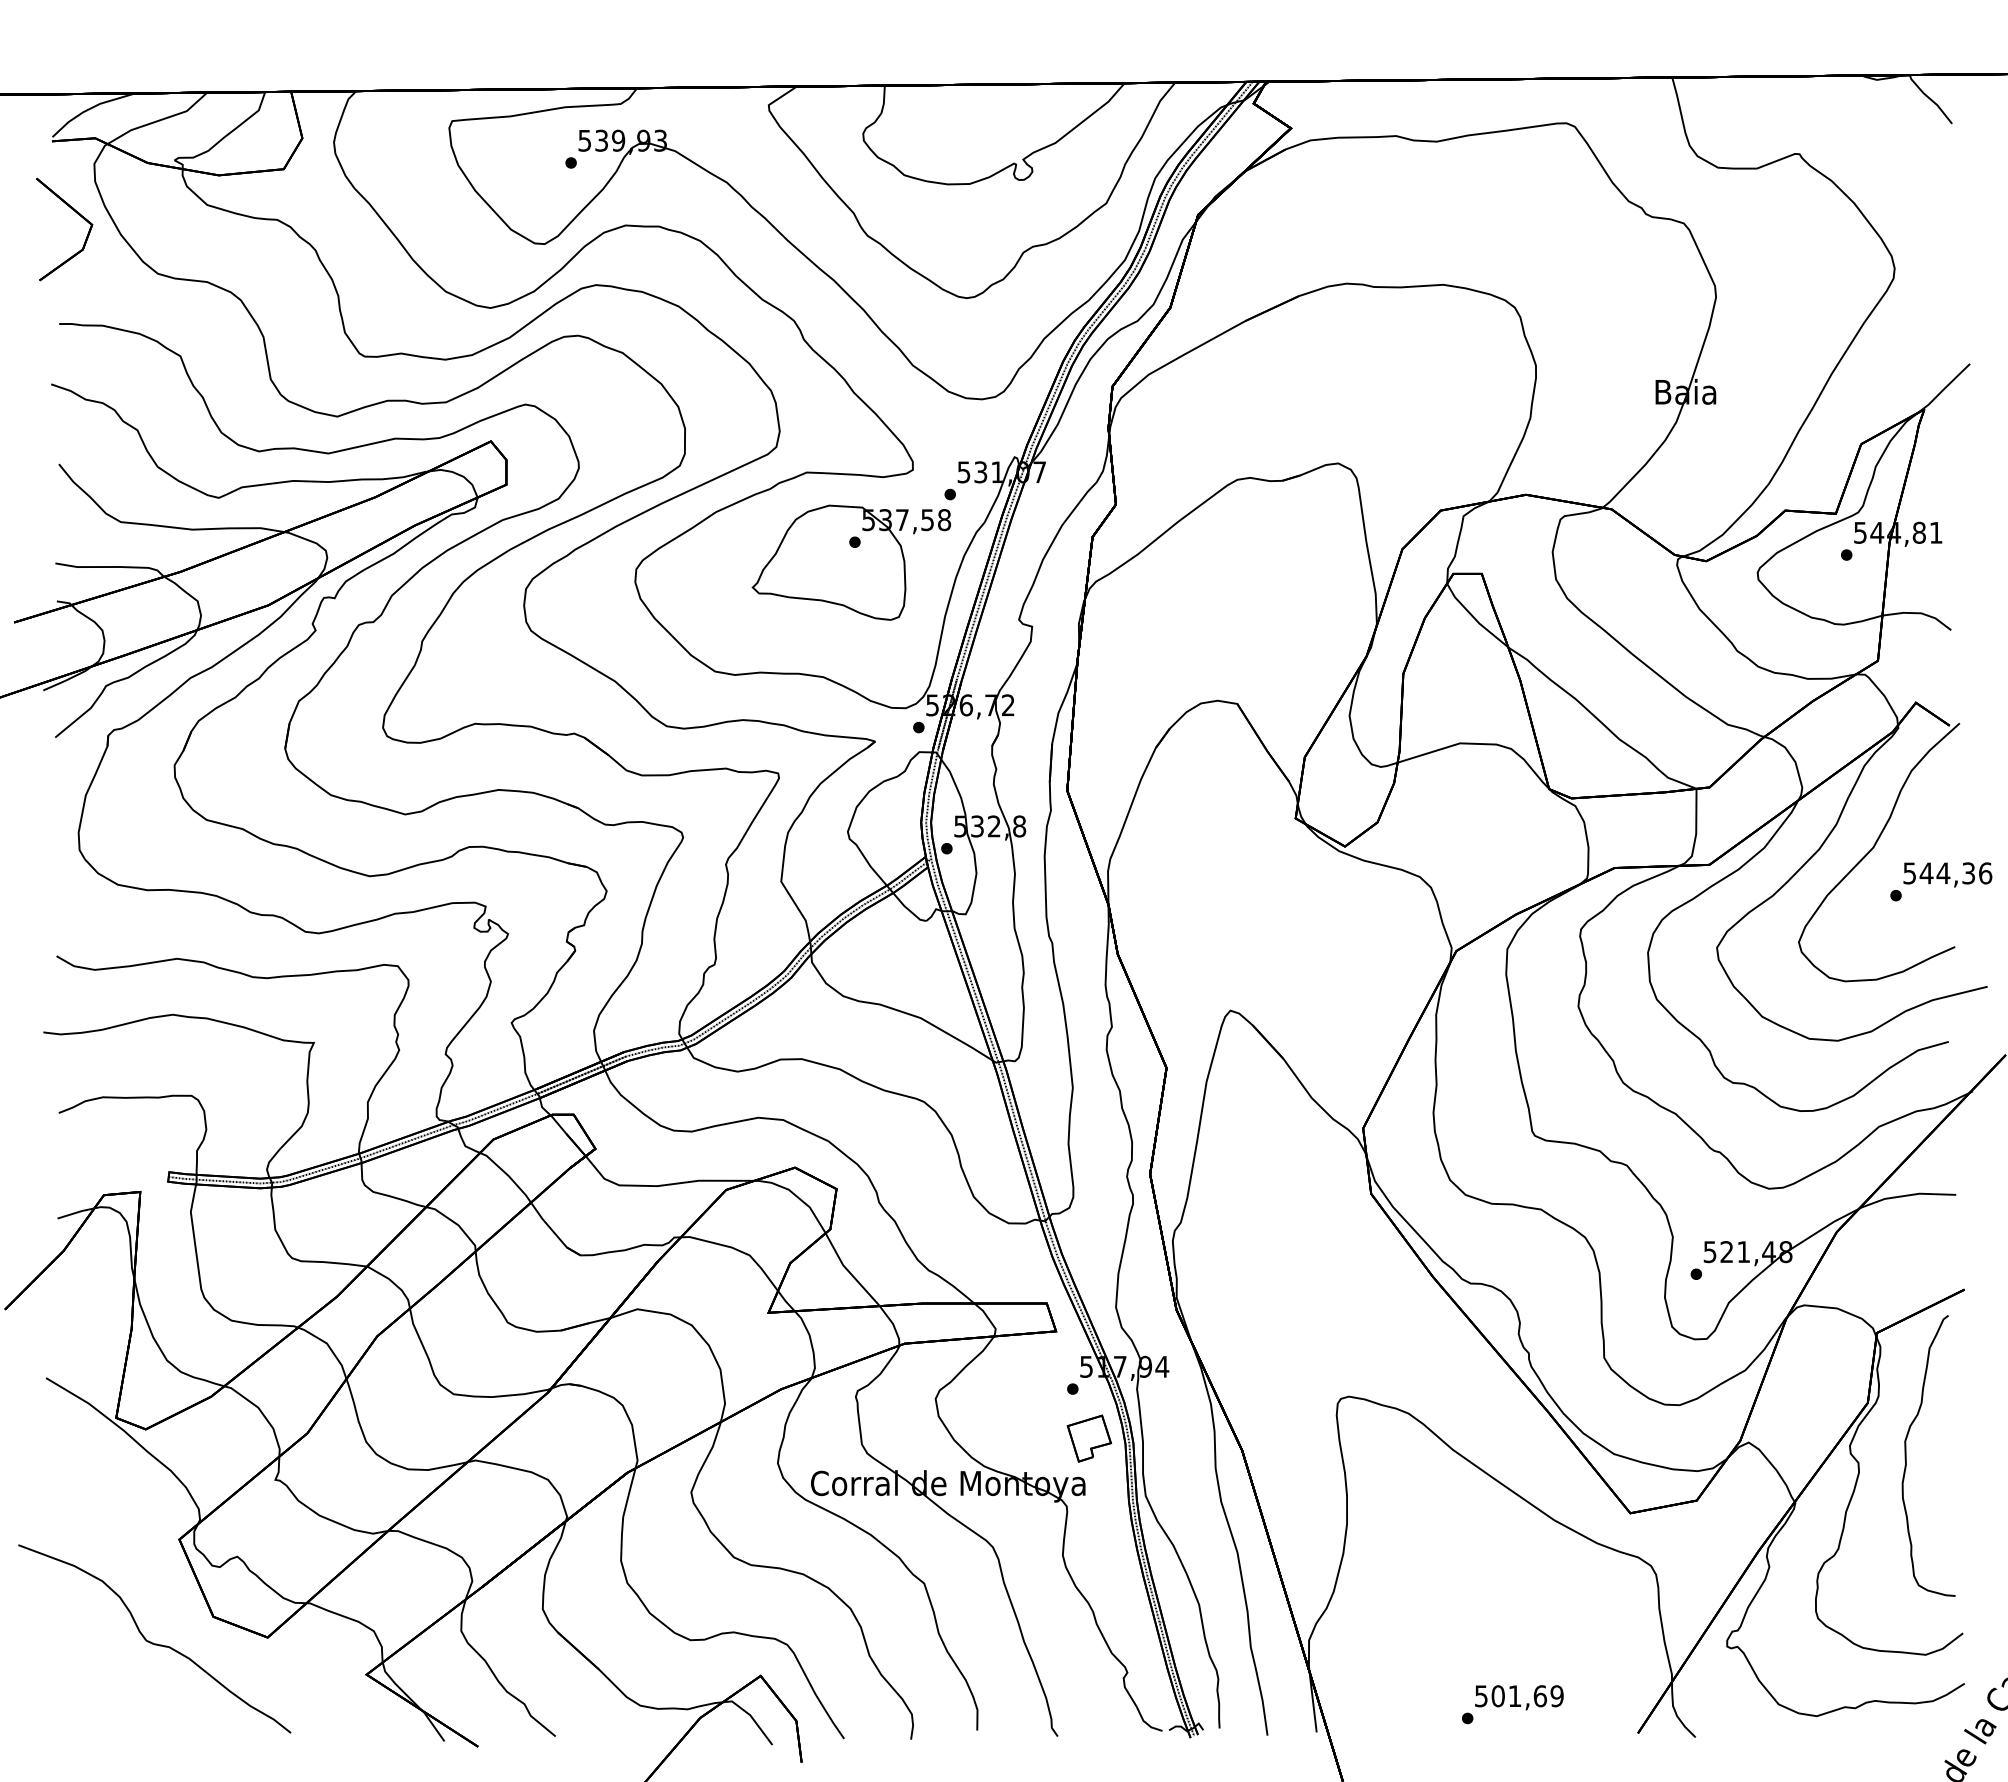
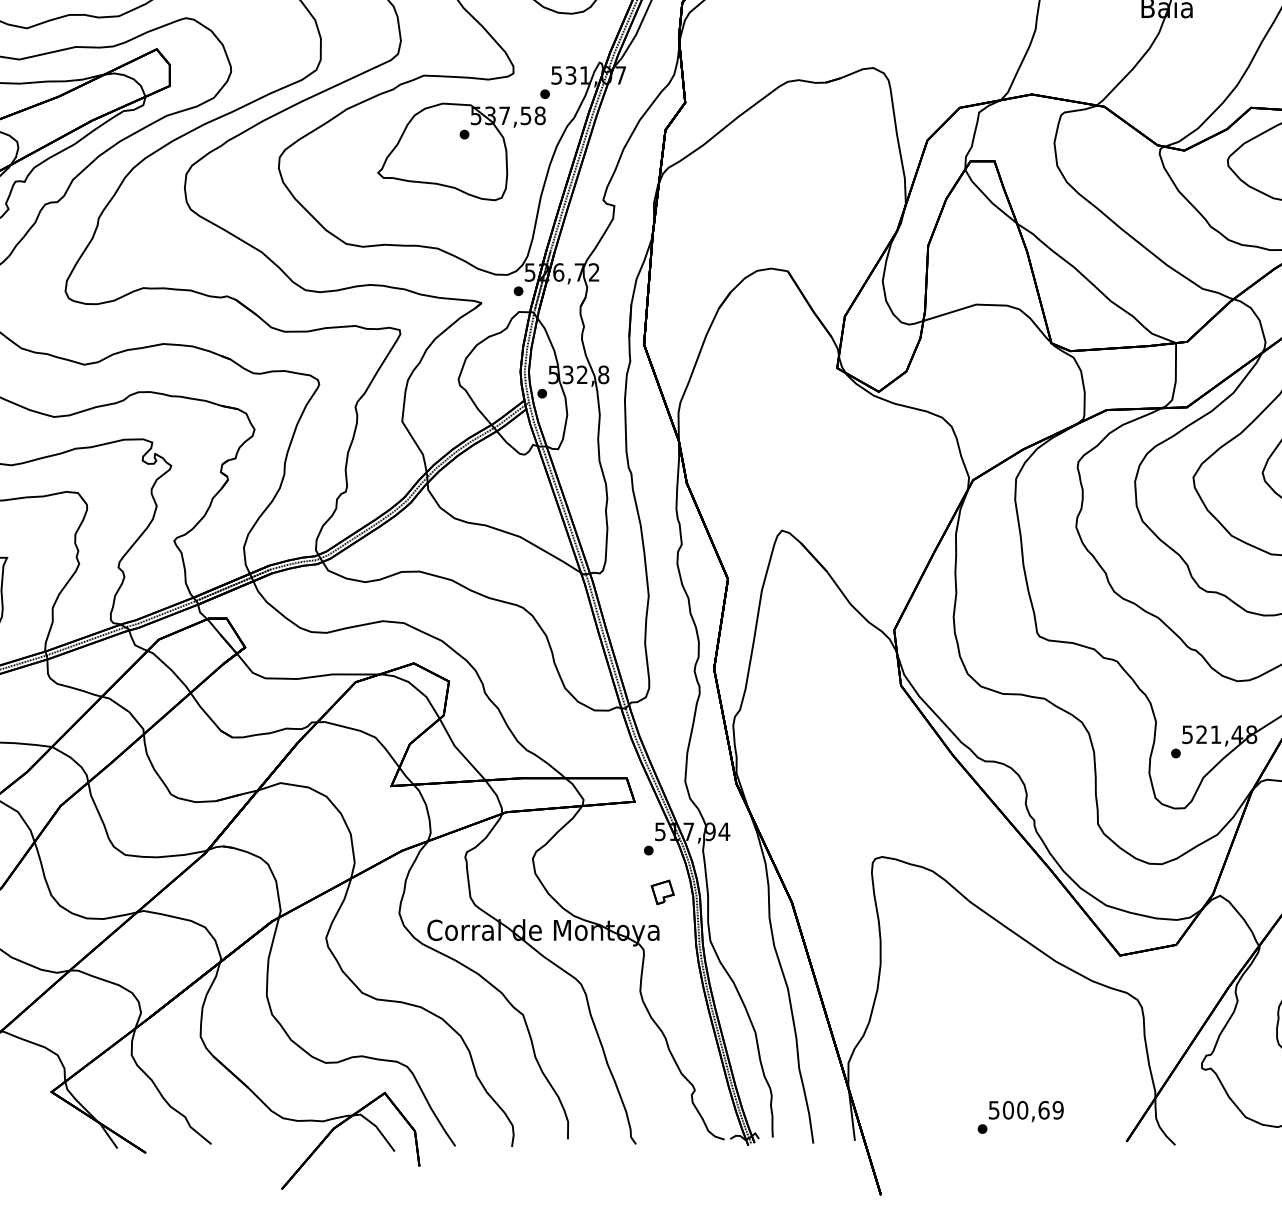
part: (1089, 1438) -> (662, 892), size x0.6
text: (1514, 1696) -> (1022, 1110), 501,69 -> 500,69

